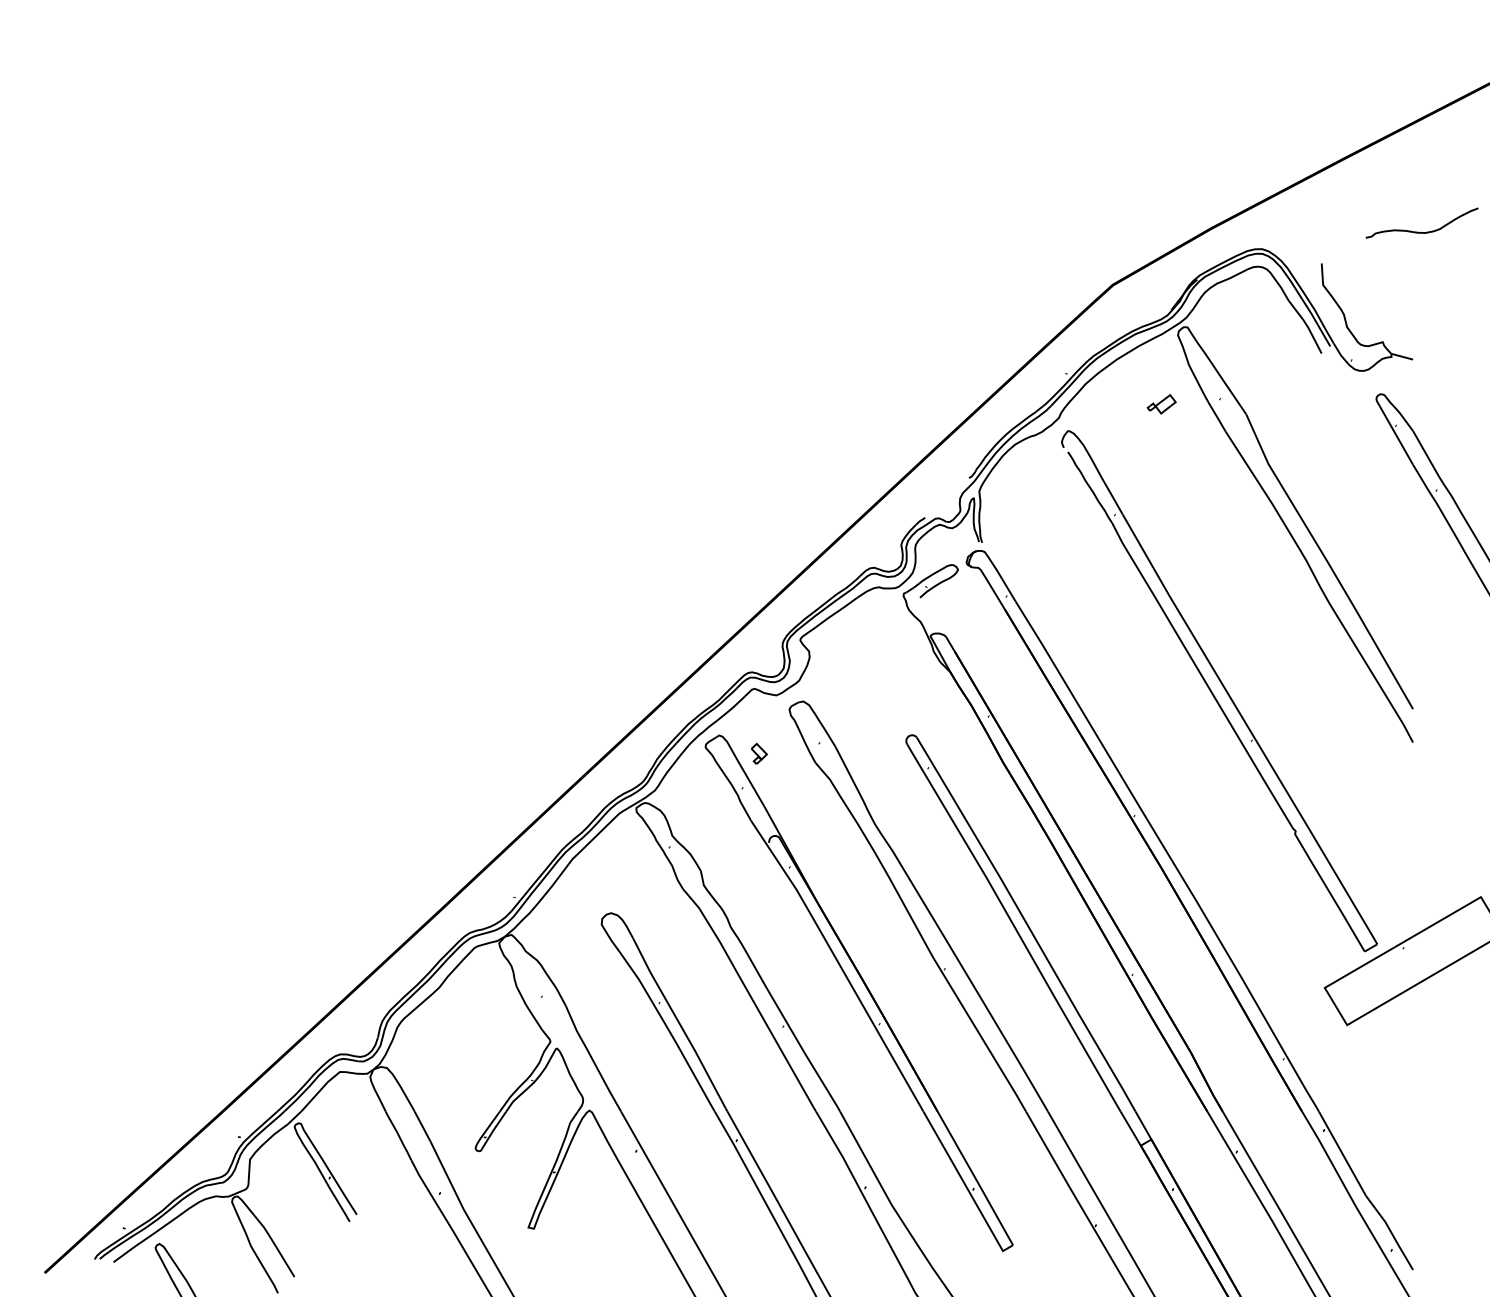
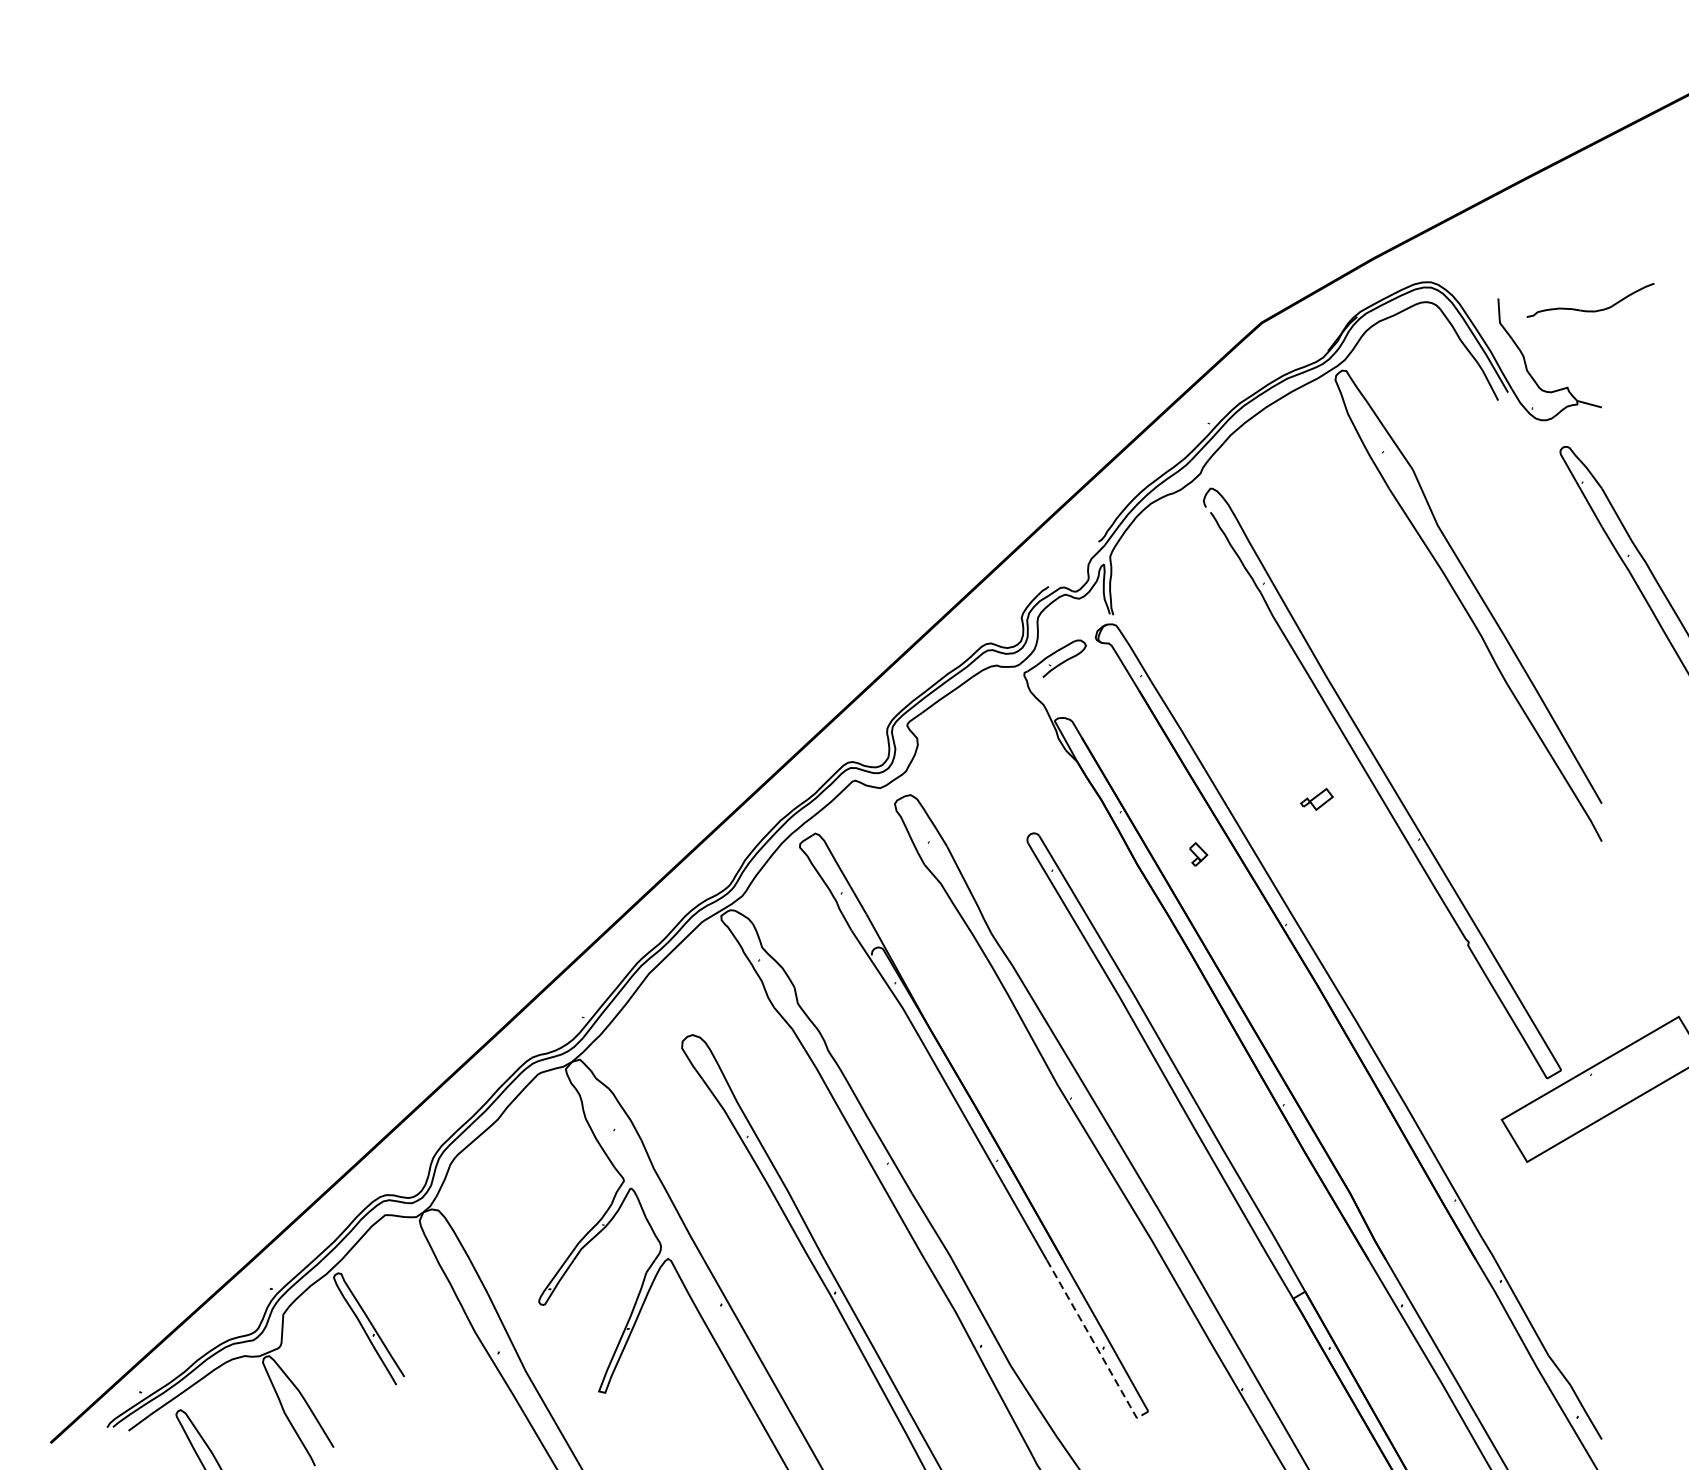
part: (1419, 231) -> (1587, 309), moved
part: (1161, 404) -> (1316, 799), moved
part: (759, 753) -> (1198, 854), moved
line: (965, 1185) -> (1094, 1343), solid -> dashed

